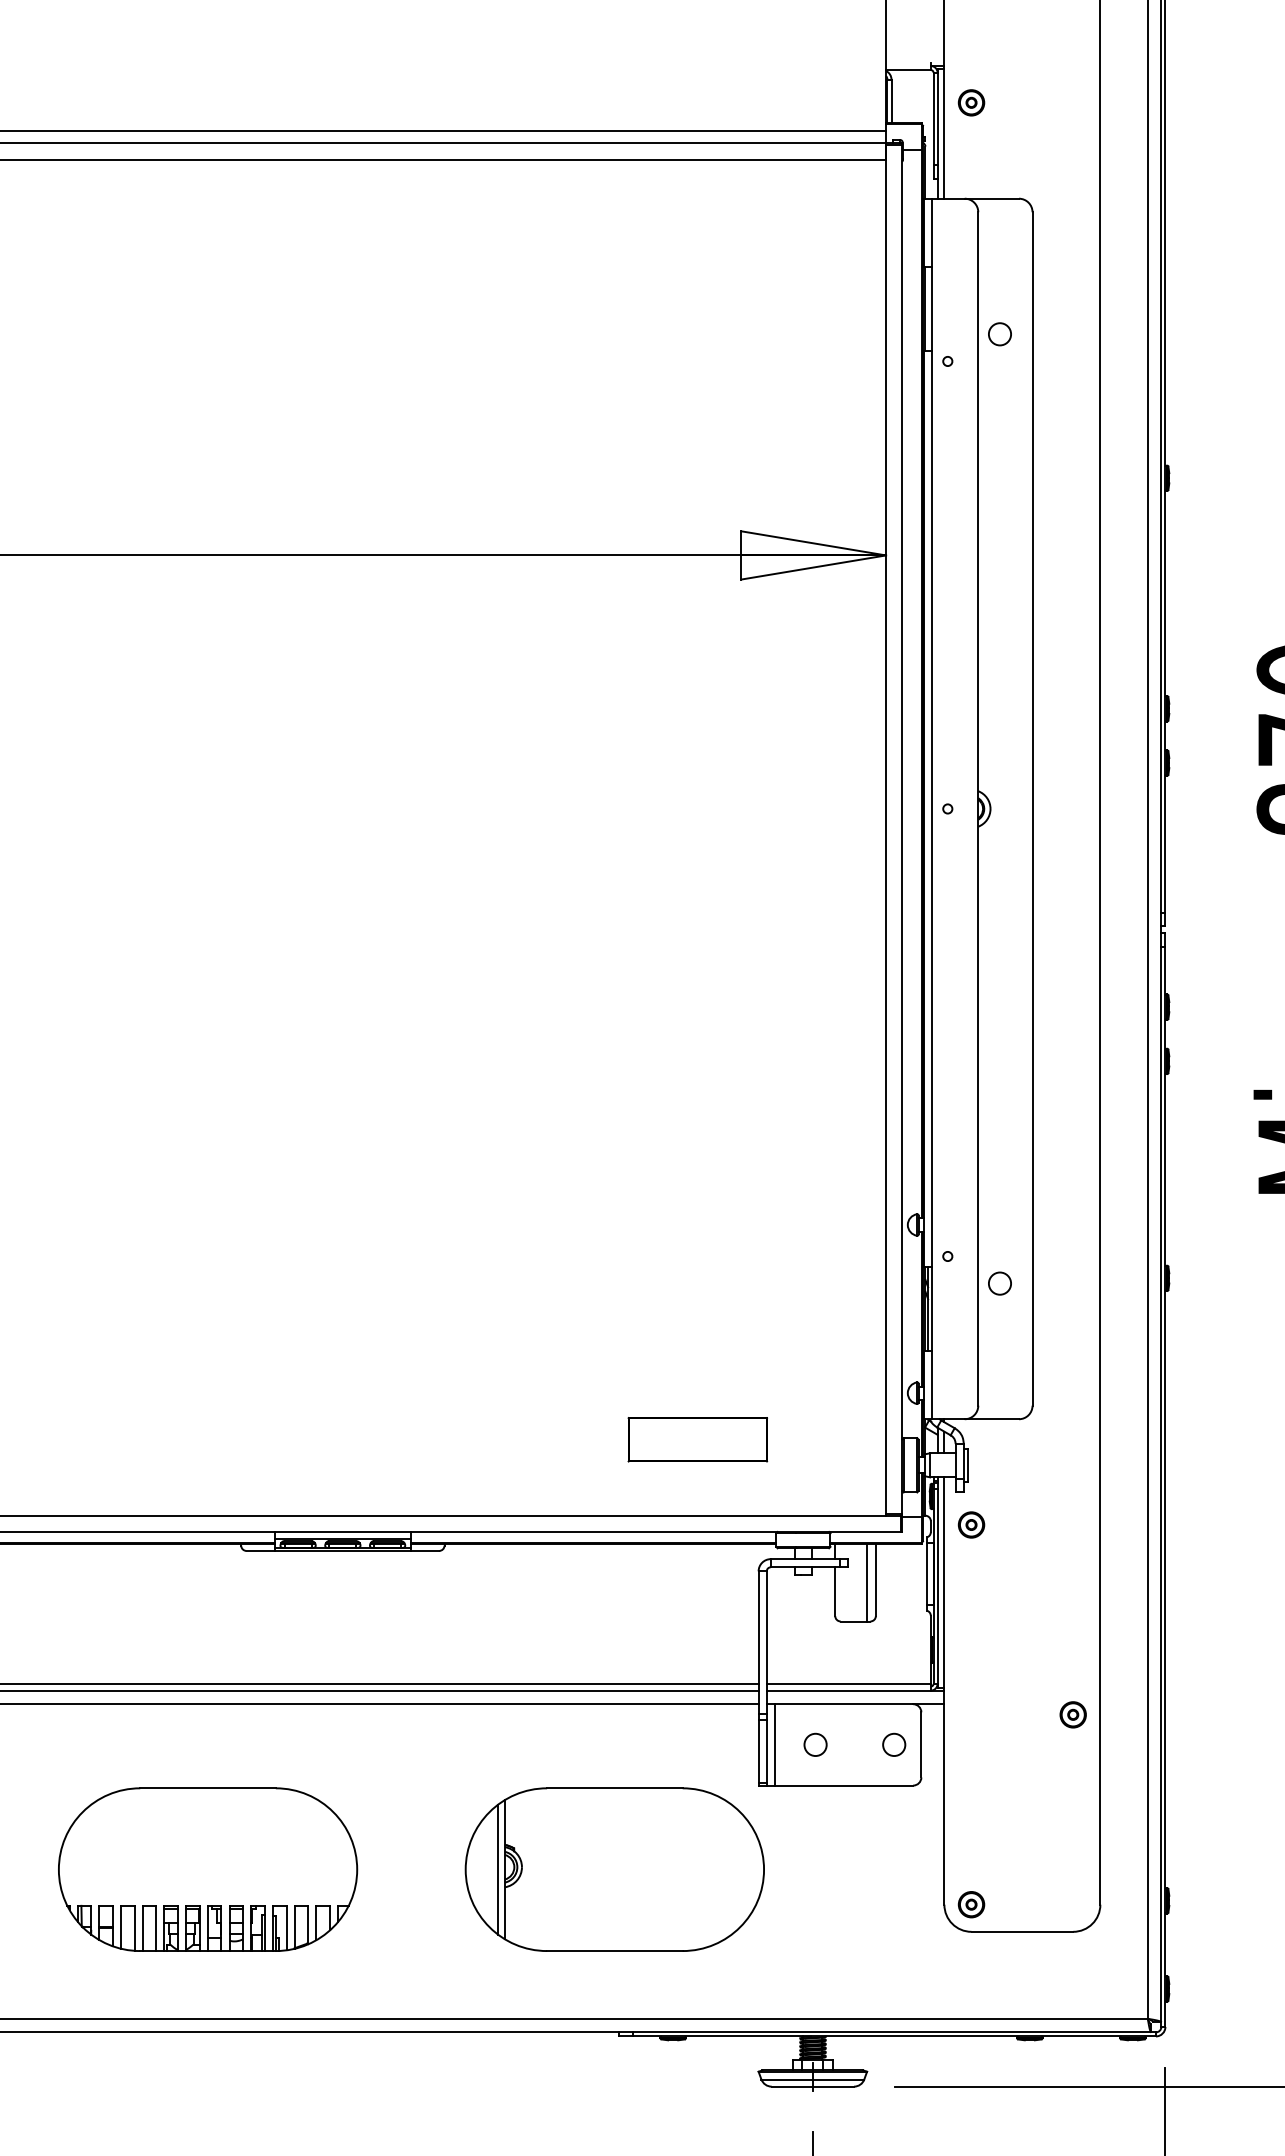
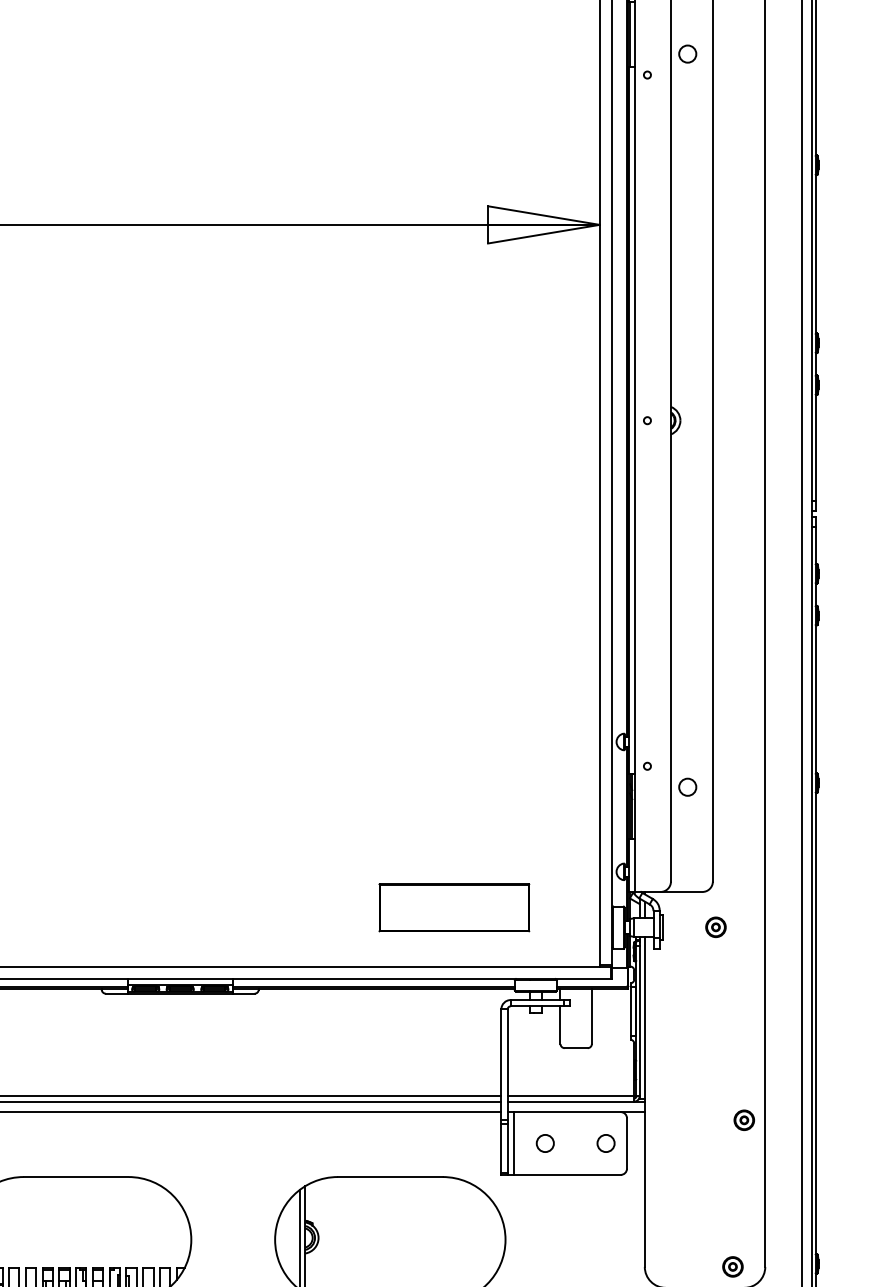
part: (697, 1439) -> (454, 907), size x1.4
part: (971, 1524) -> (715, 926), moved
line: (867, 1582) -> (585, 1018), removed
part: (971, 1904) -> (732, 1266), moved

